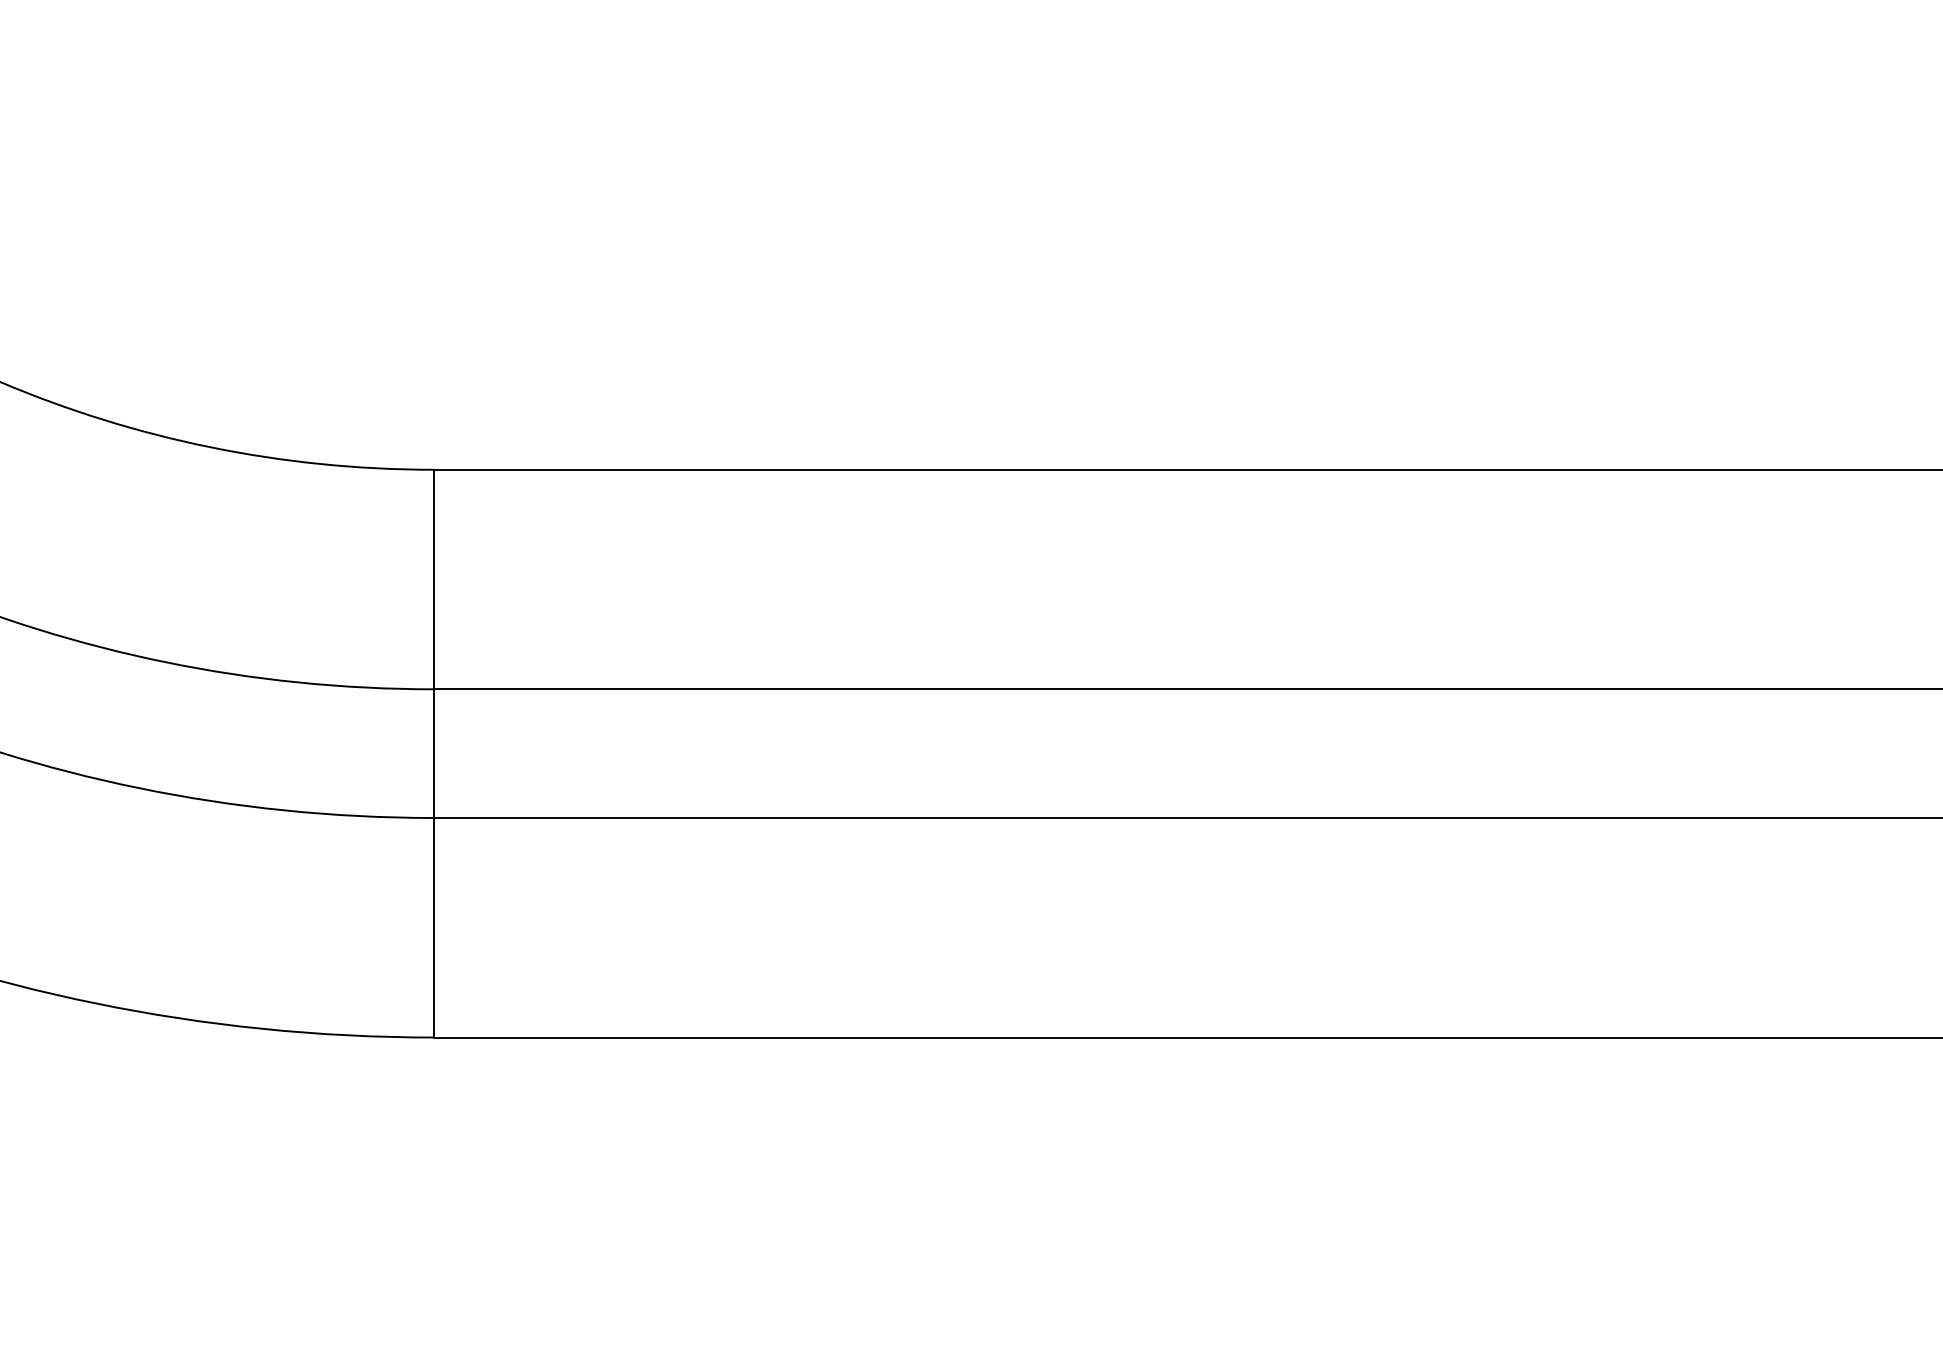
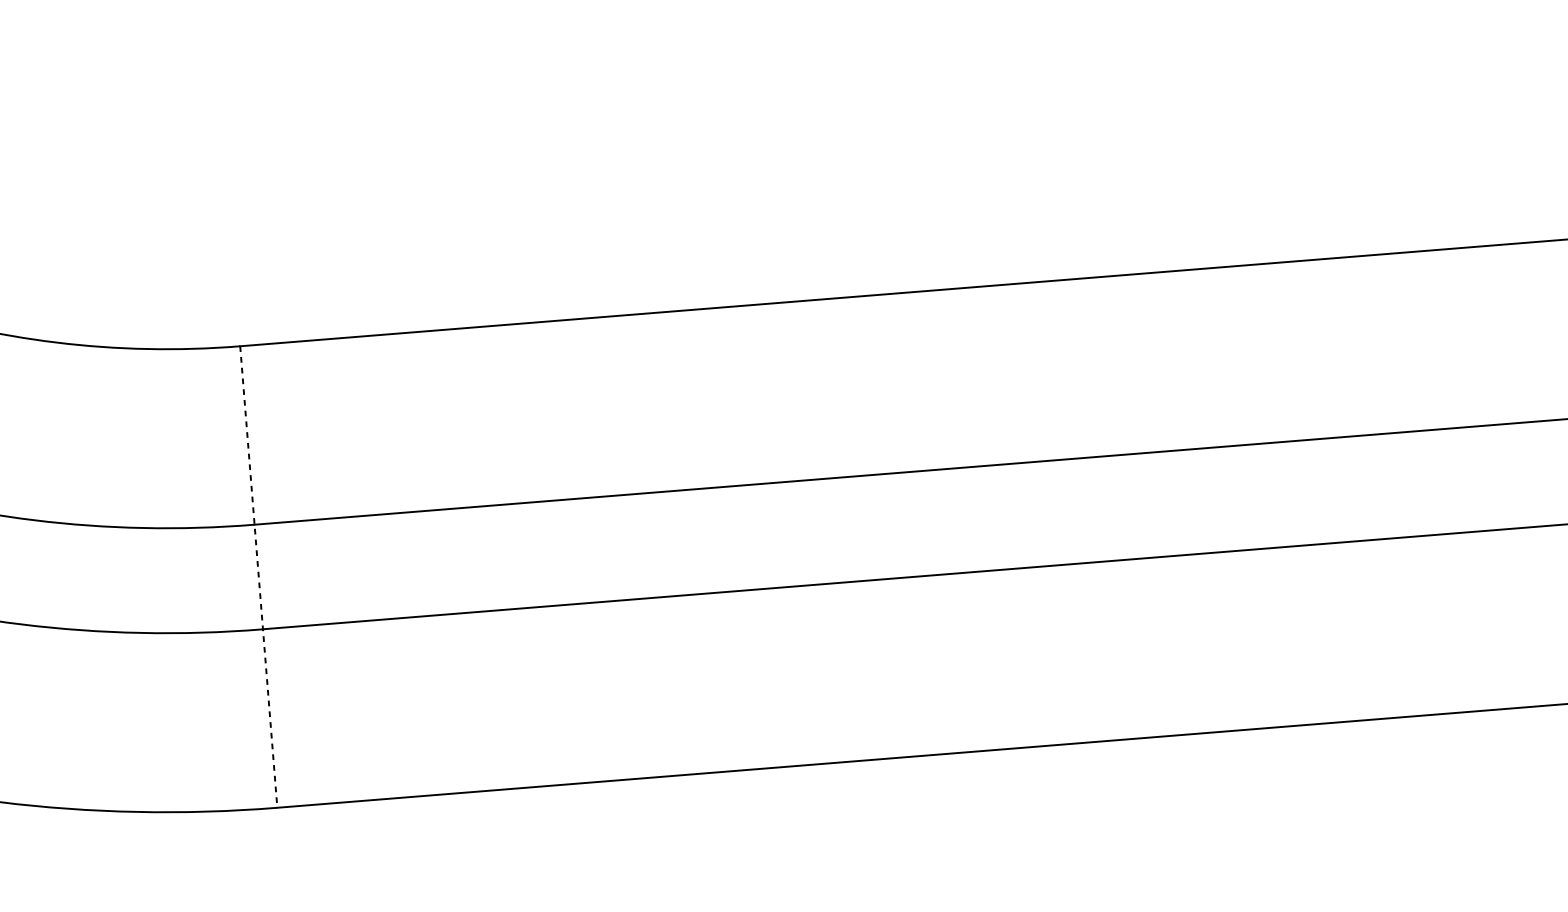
line: (434, 753) -> (258, 576), solid -> dashed

